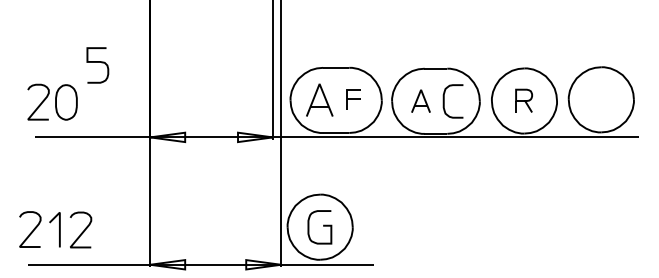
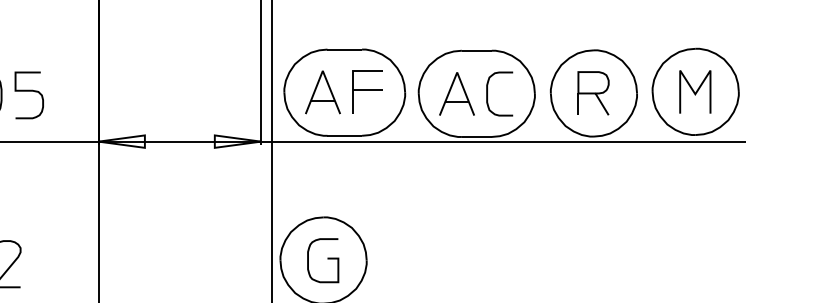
curve: (97, 62) -> (28, 91), moved
part: (353, 99) -> (367, 91), size x1.67
curve: (600, 99) -> (694, 91), added
part: (420, 100) -> (456, 92), size x1.43
part: (523, 100) -> (592, 92), size x1.43

